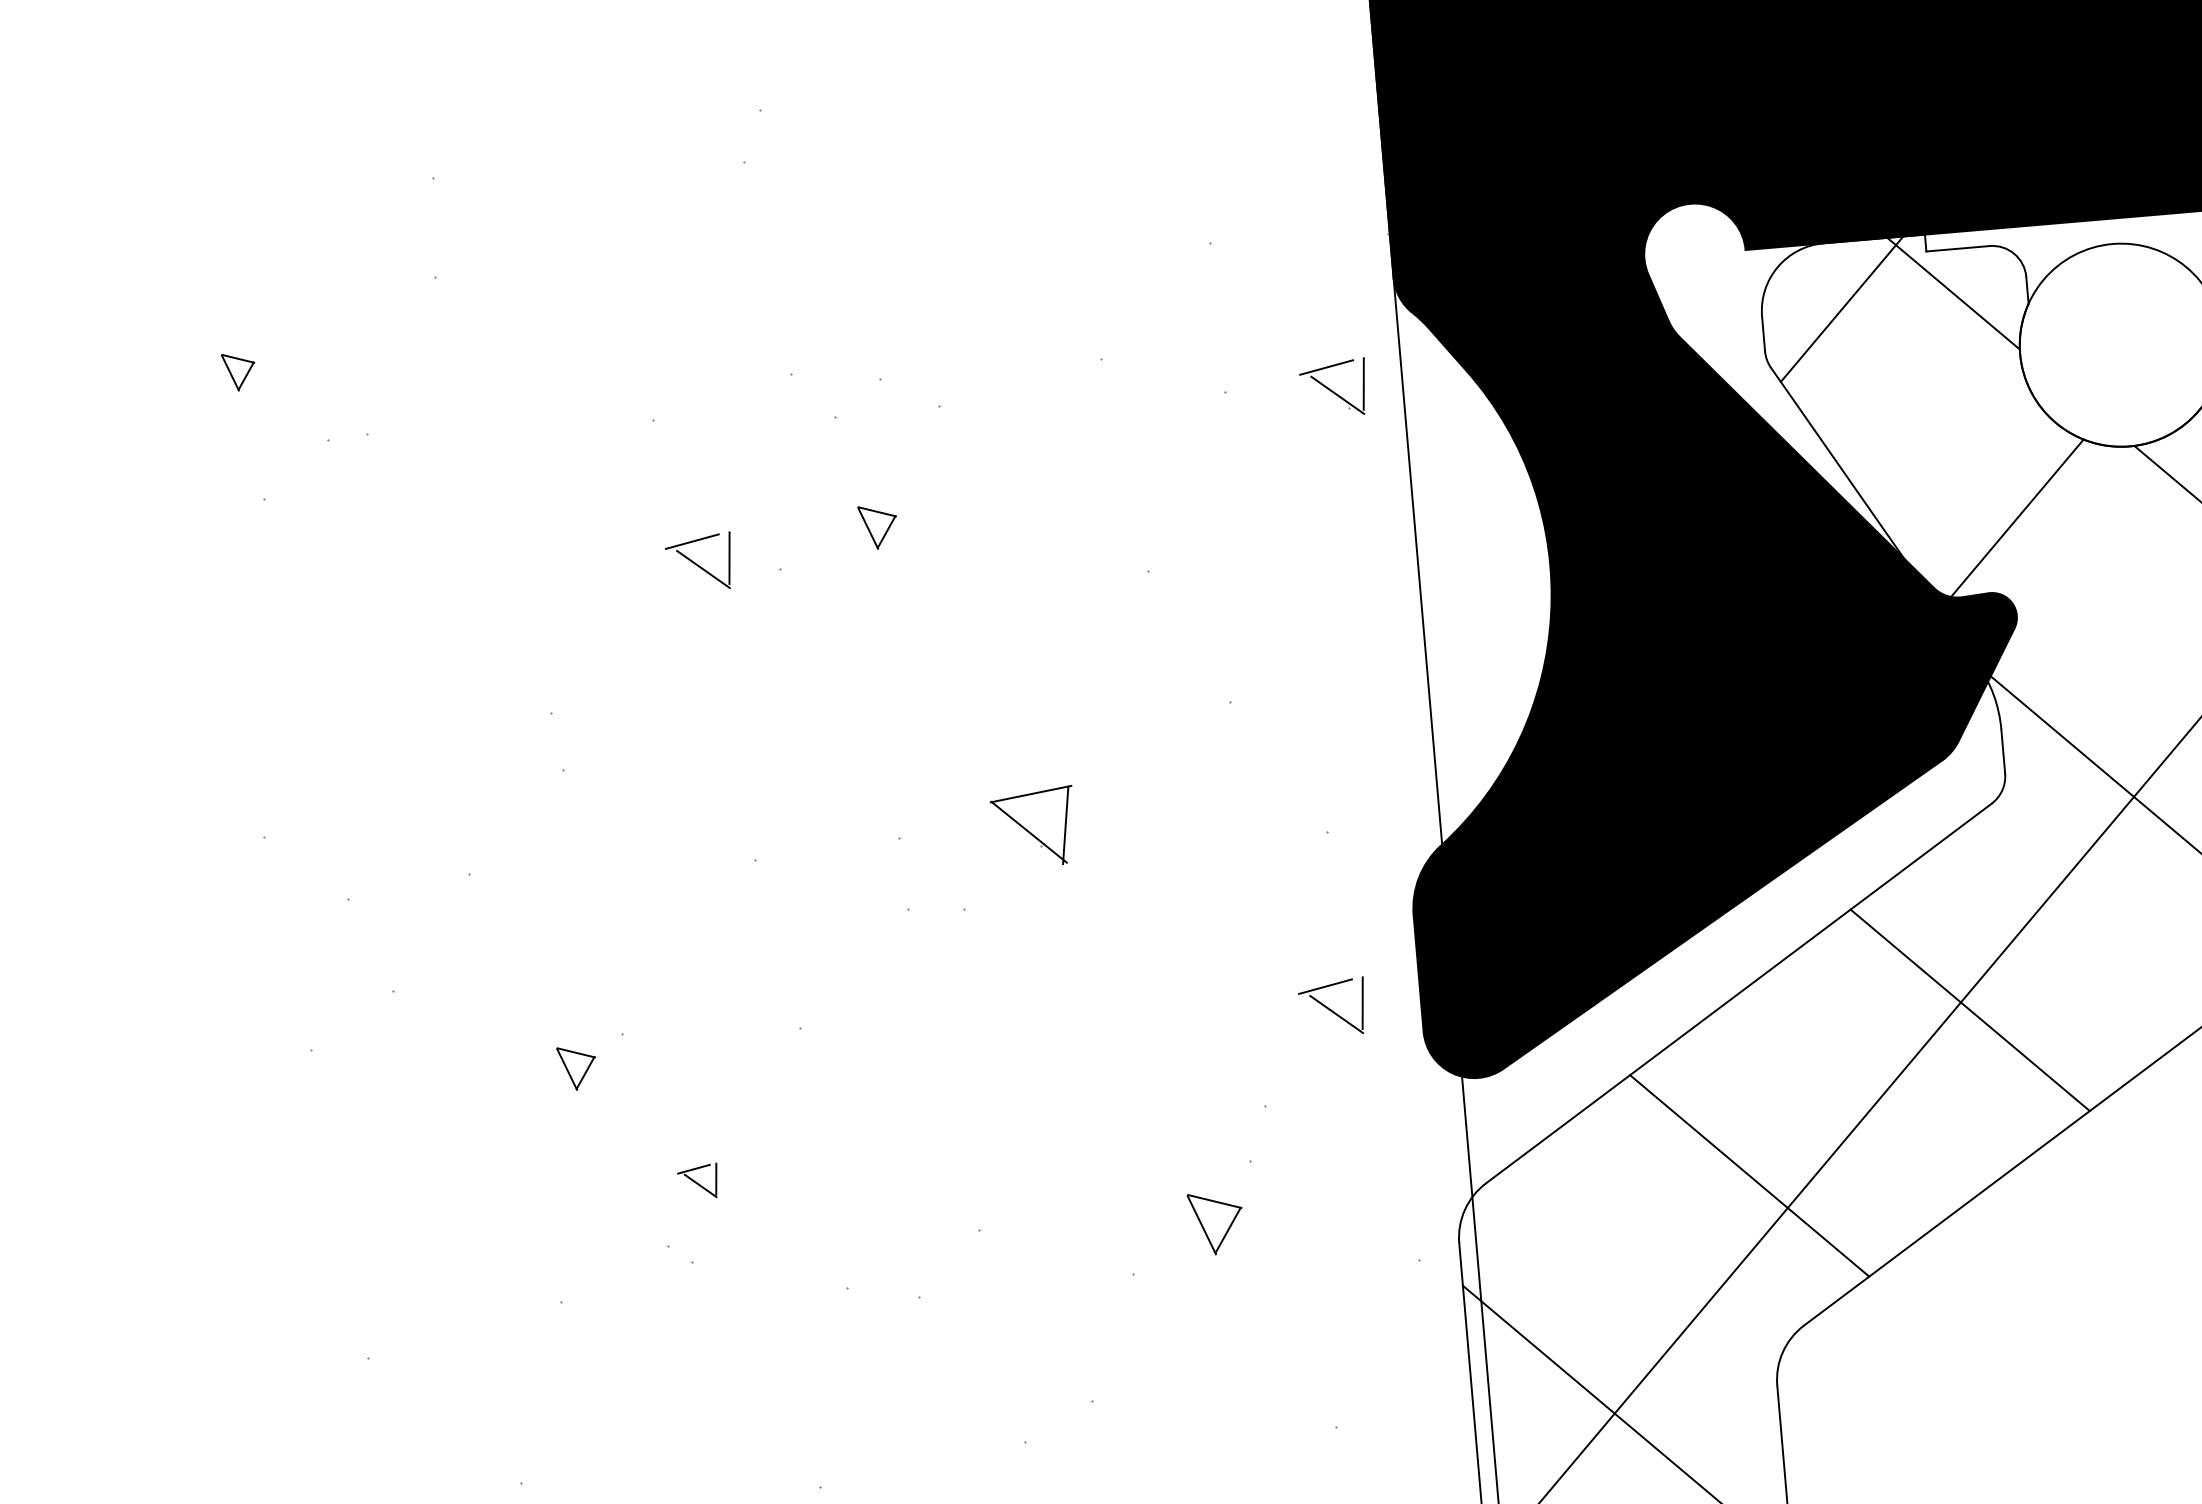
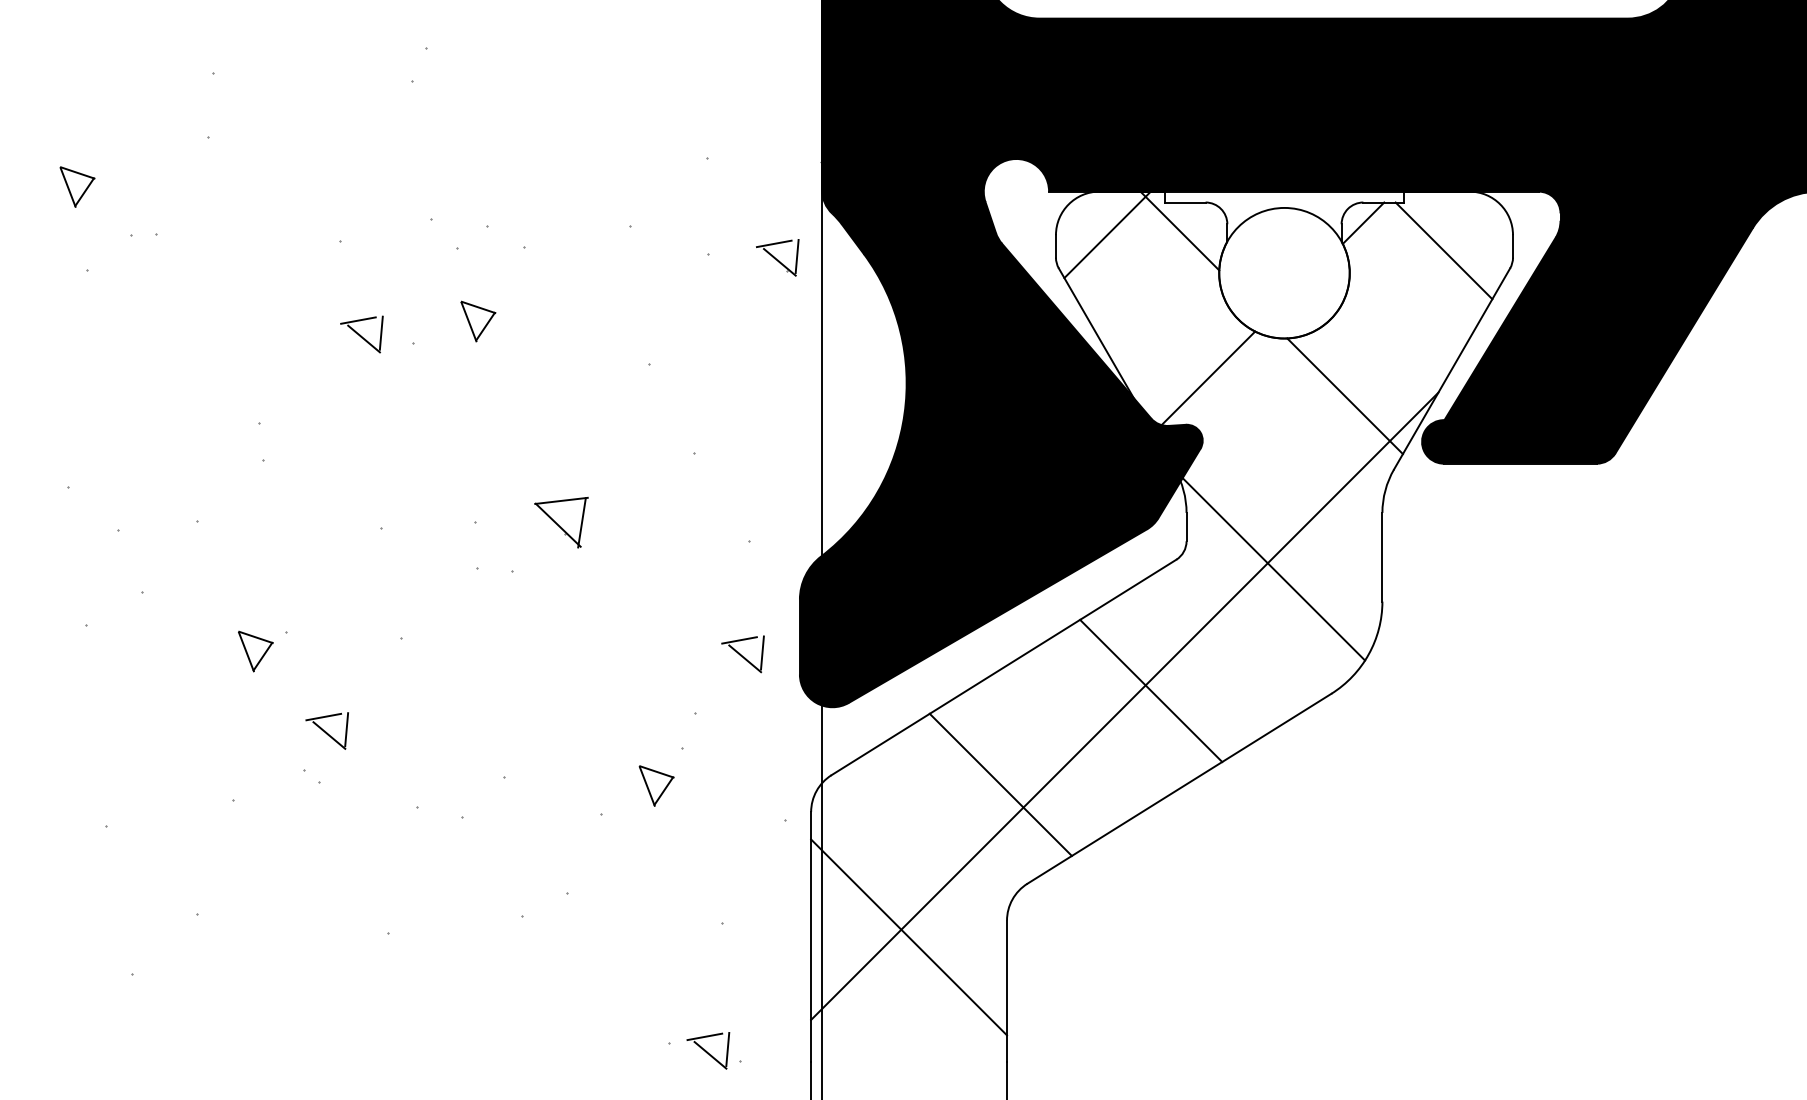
part: (239, 371) -> (77, 186), size x1.67
part: (878, 527) -> (478, 321), size x1.43
part: (576, 1068) -> (255, 651), size x1.43
part: (697, 1181) -> (326, 730), size x1.67

